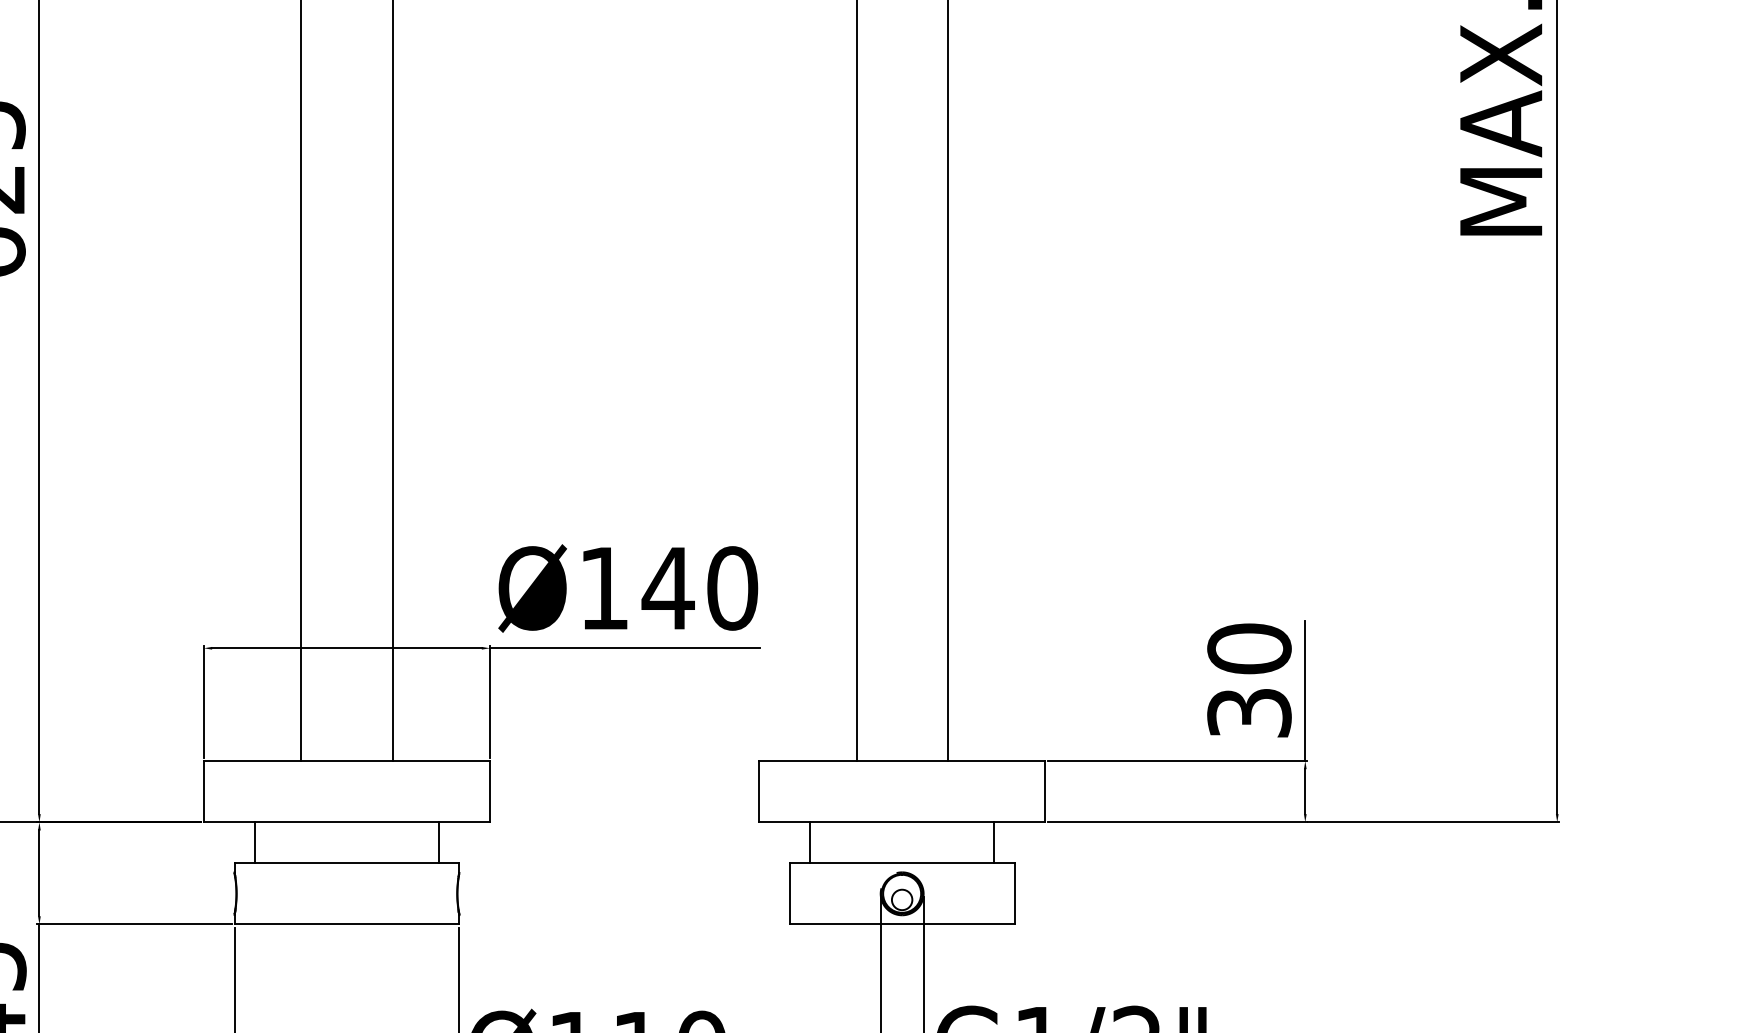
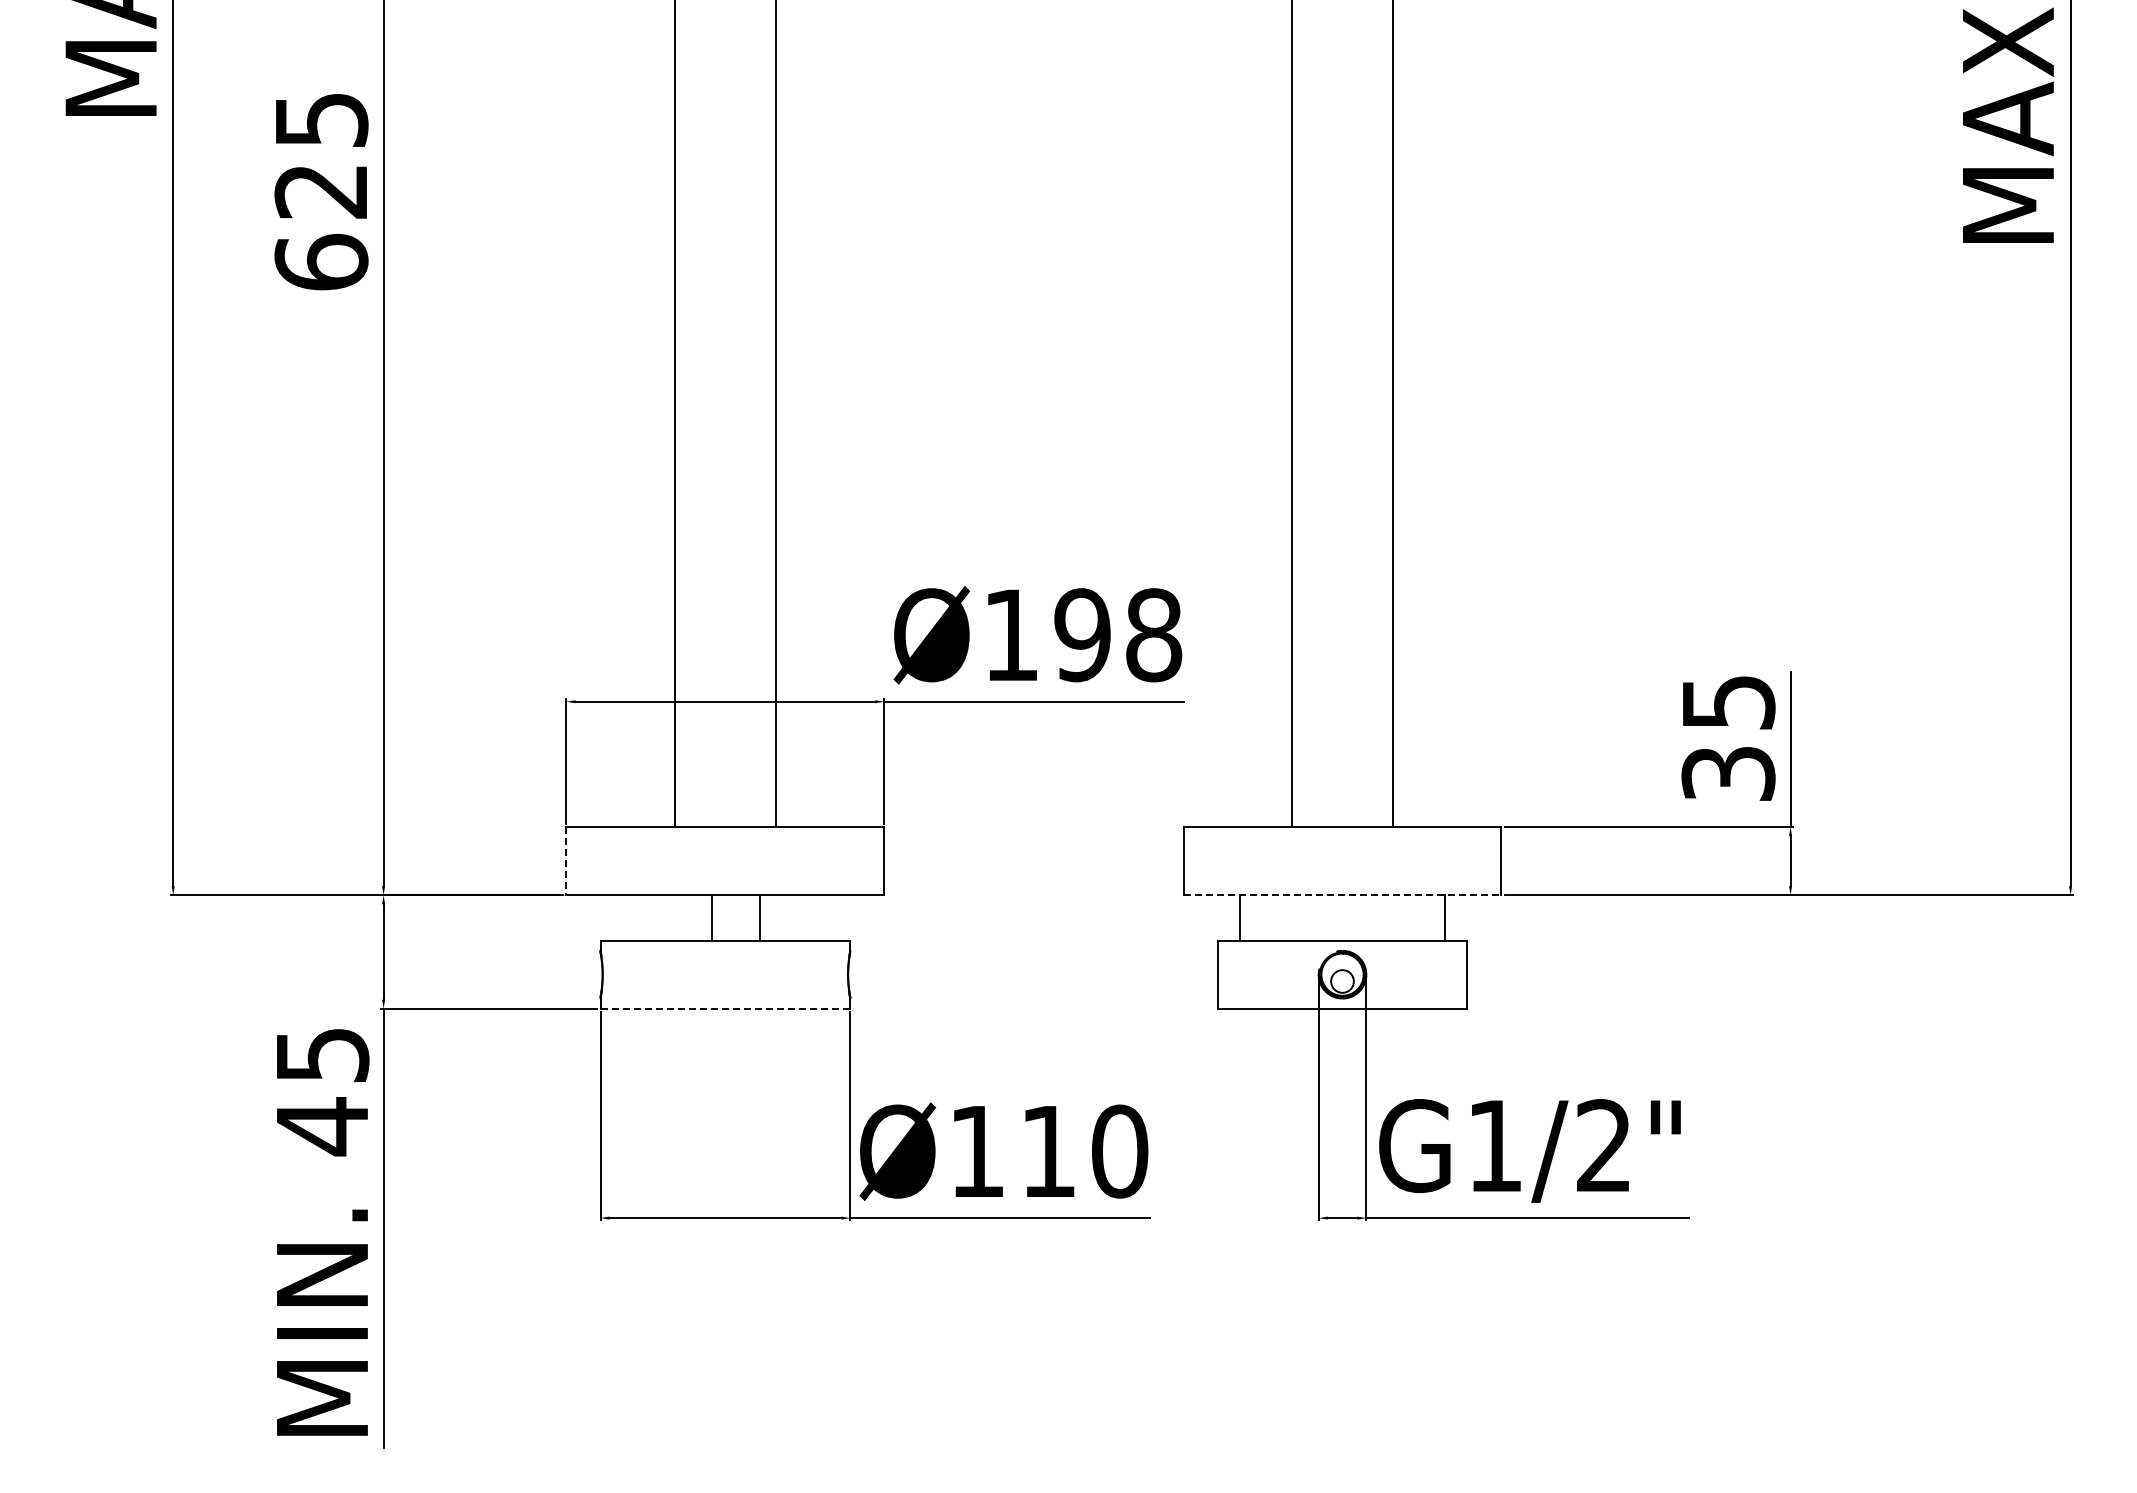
text: (699, 588) -> (1117, 635), Ø140 -> Ø198
text: (1249, 648) -> (1728, 702), 30 -> 35
line: (203, 791) -> (566, 861), solid -> dashed
line: (902, 822) -> (1342, 895), solid -> dashed
line: (255, 842) -> (712, 917), moved
line: (438, 842) -> (759, 917), moved
line: (347, 924) -> (725, 1008), solid -> dashed

